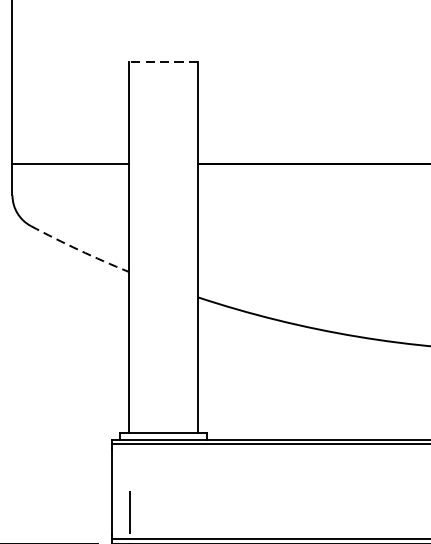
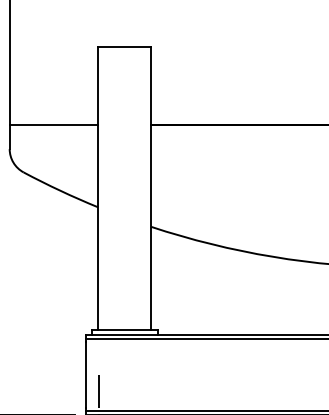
line: (163, 62) -> (124, 47), dashed -> solid
arc: (79, 249) -> (60, 190), dashed -> solid

